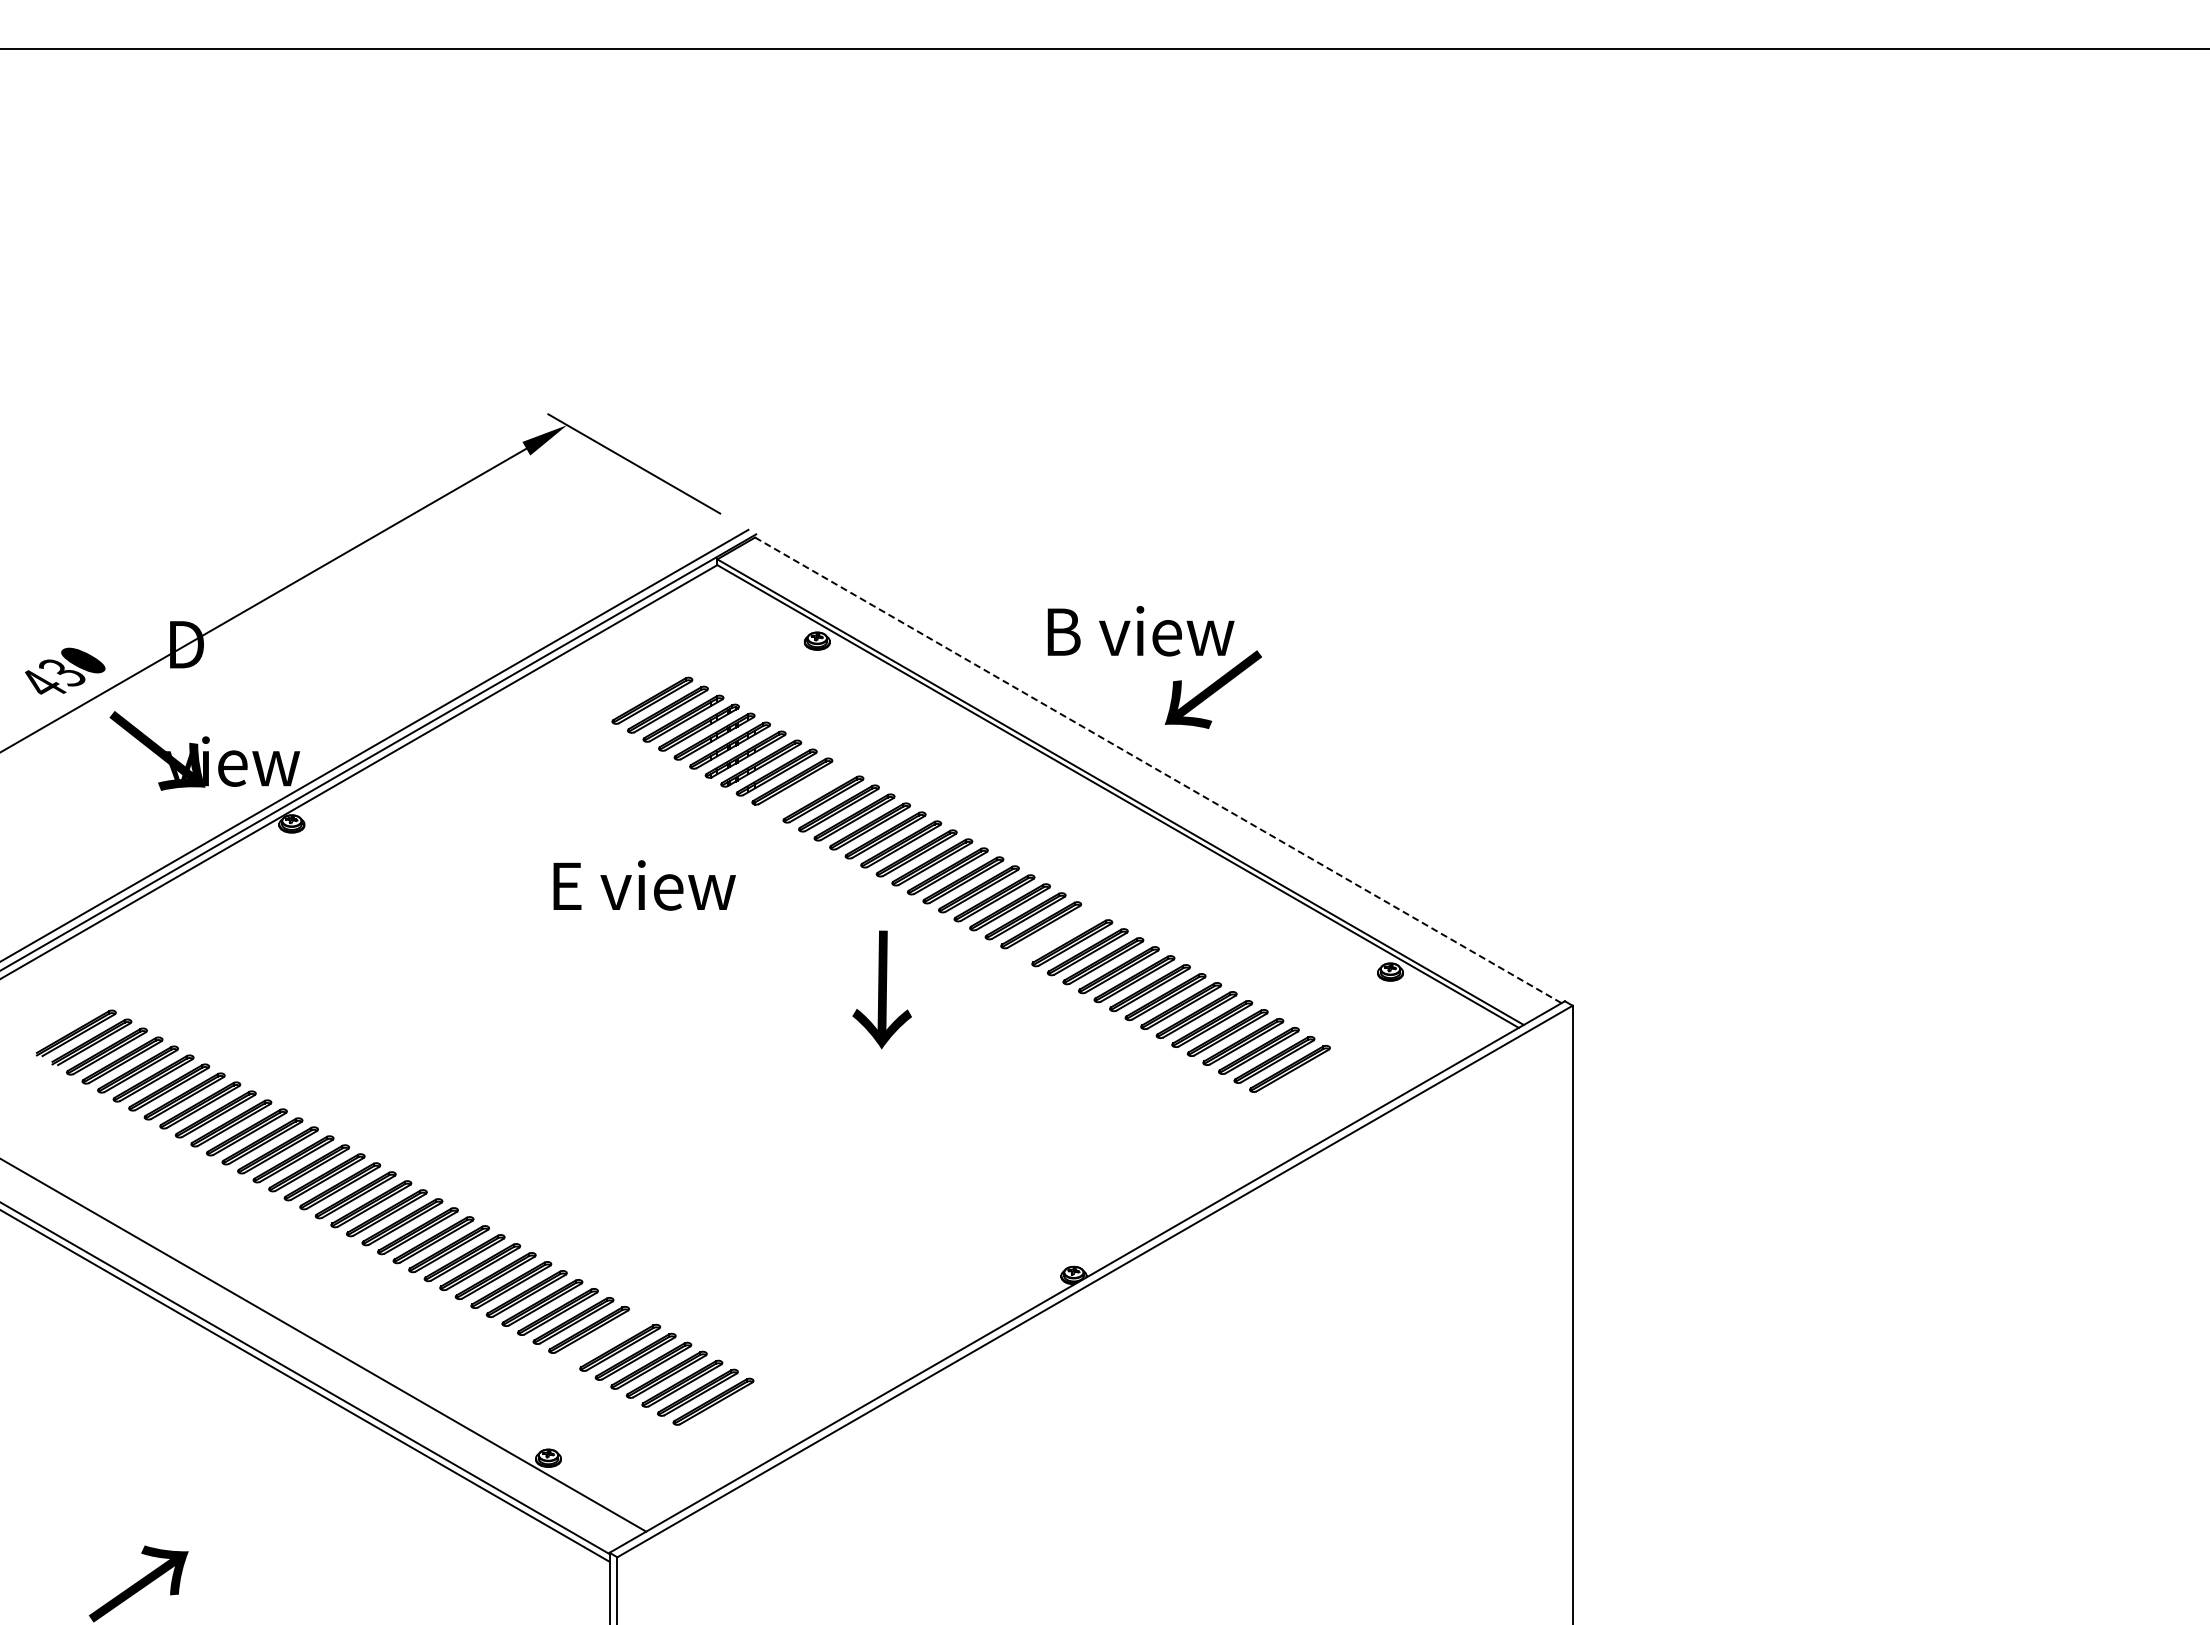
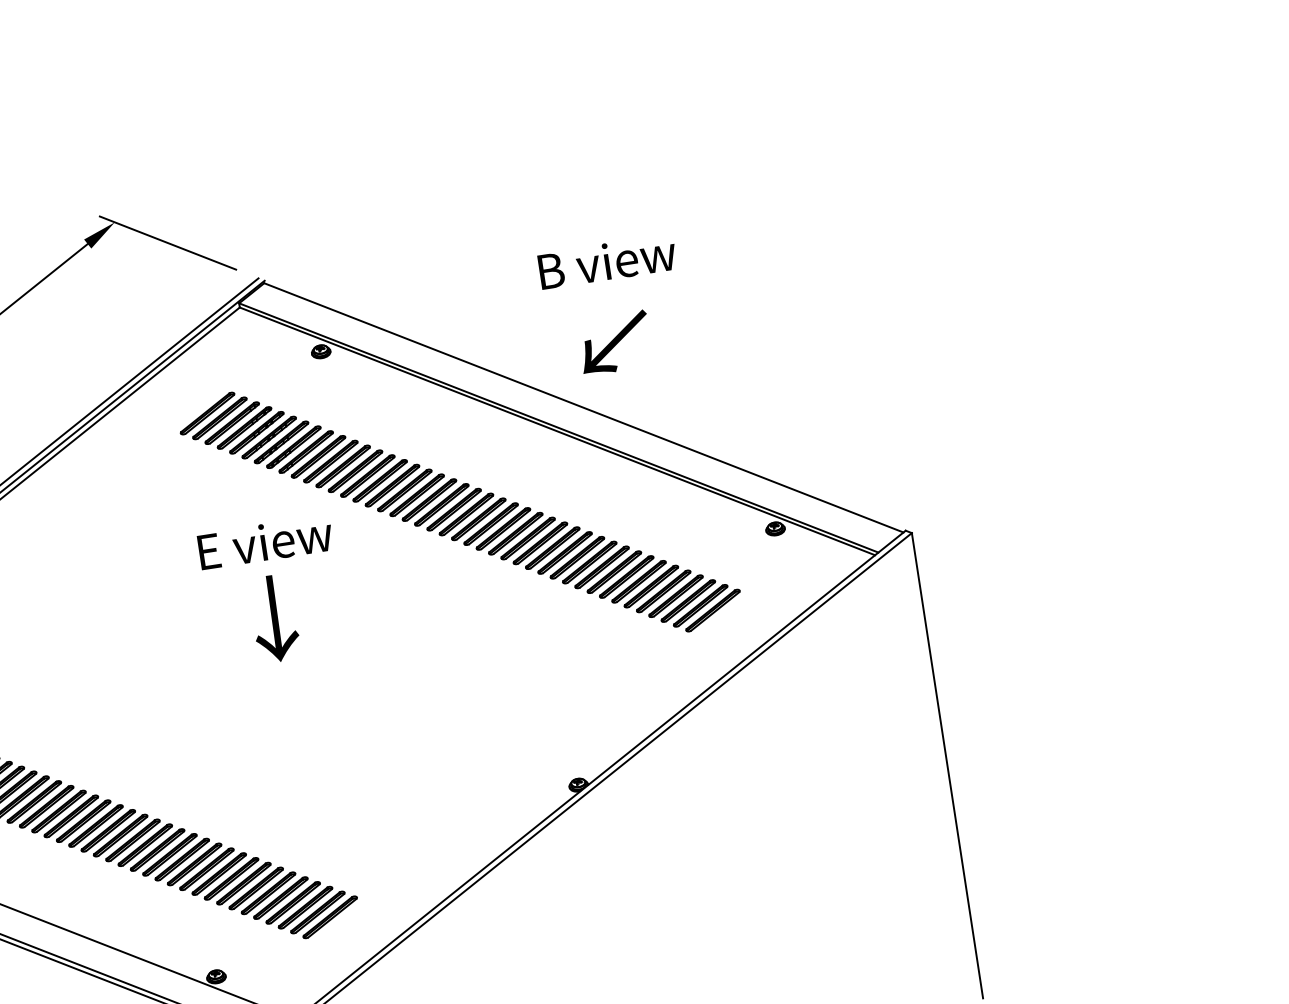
text: (1140, 631) -> (607, 262), moved
line: (1158, 770) -> (583, 407), dashed -> solid
part: (807, 790) -> (330, 461), added
text: (644, 885) -> (265, 542), moved
part: (1056, 934) -> (527, 538), added
text: (881, 989) -> (274, 618), moved
part: (604, 1338) -> (243, 883), added

